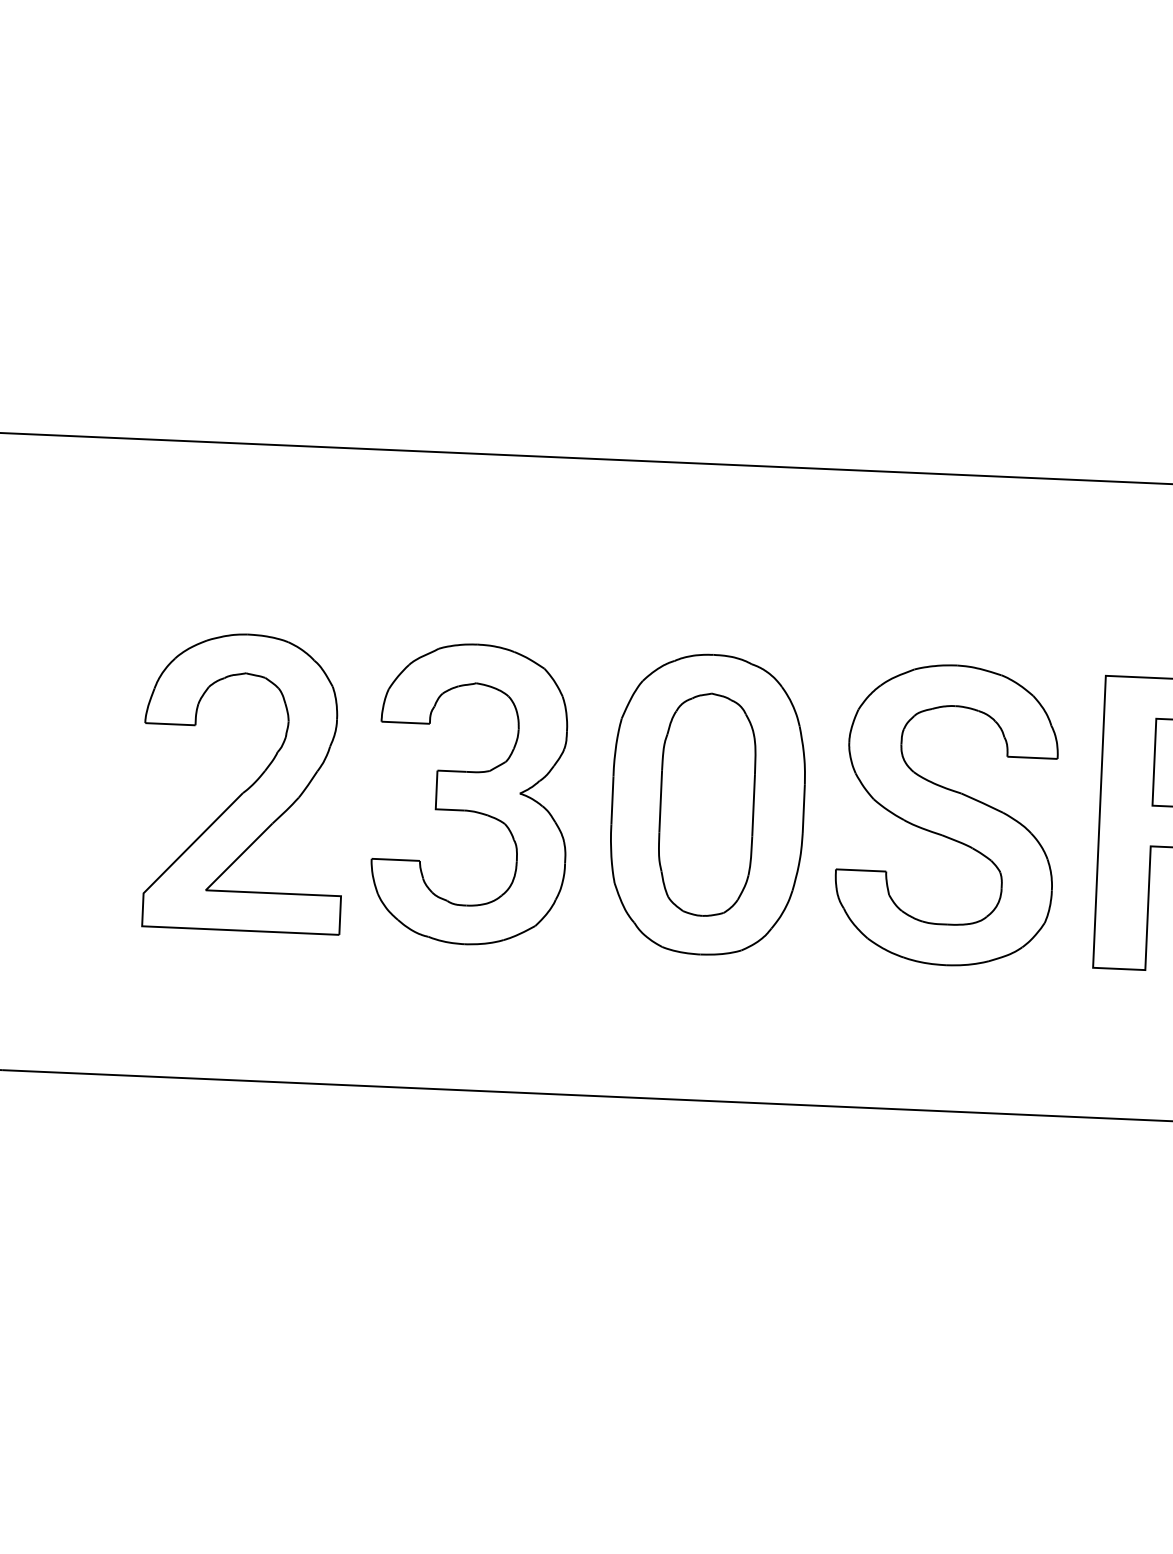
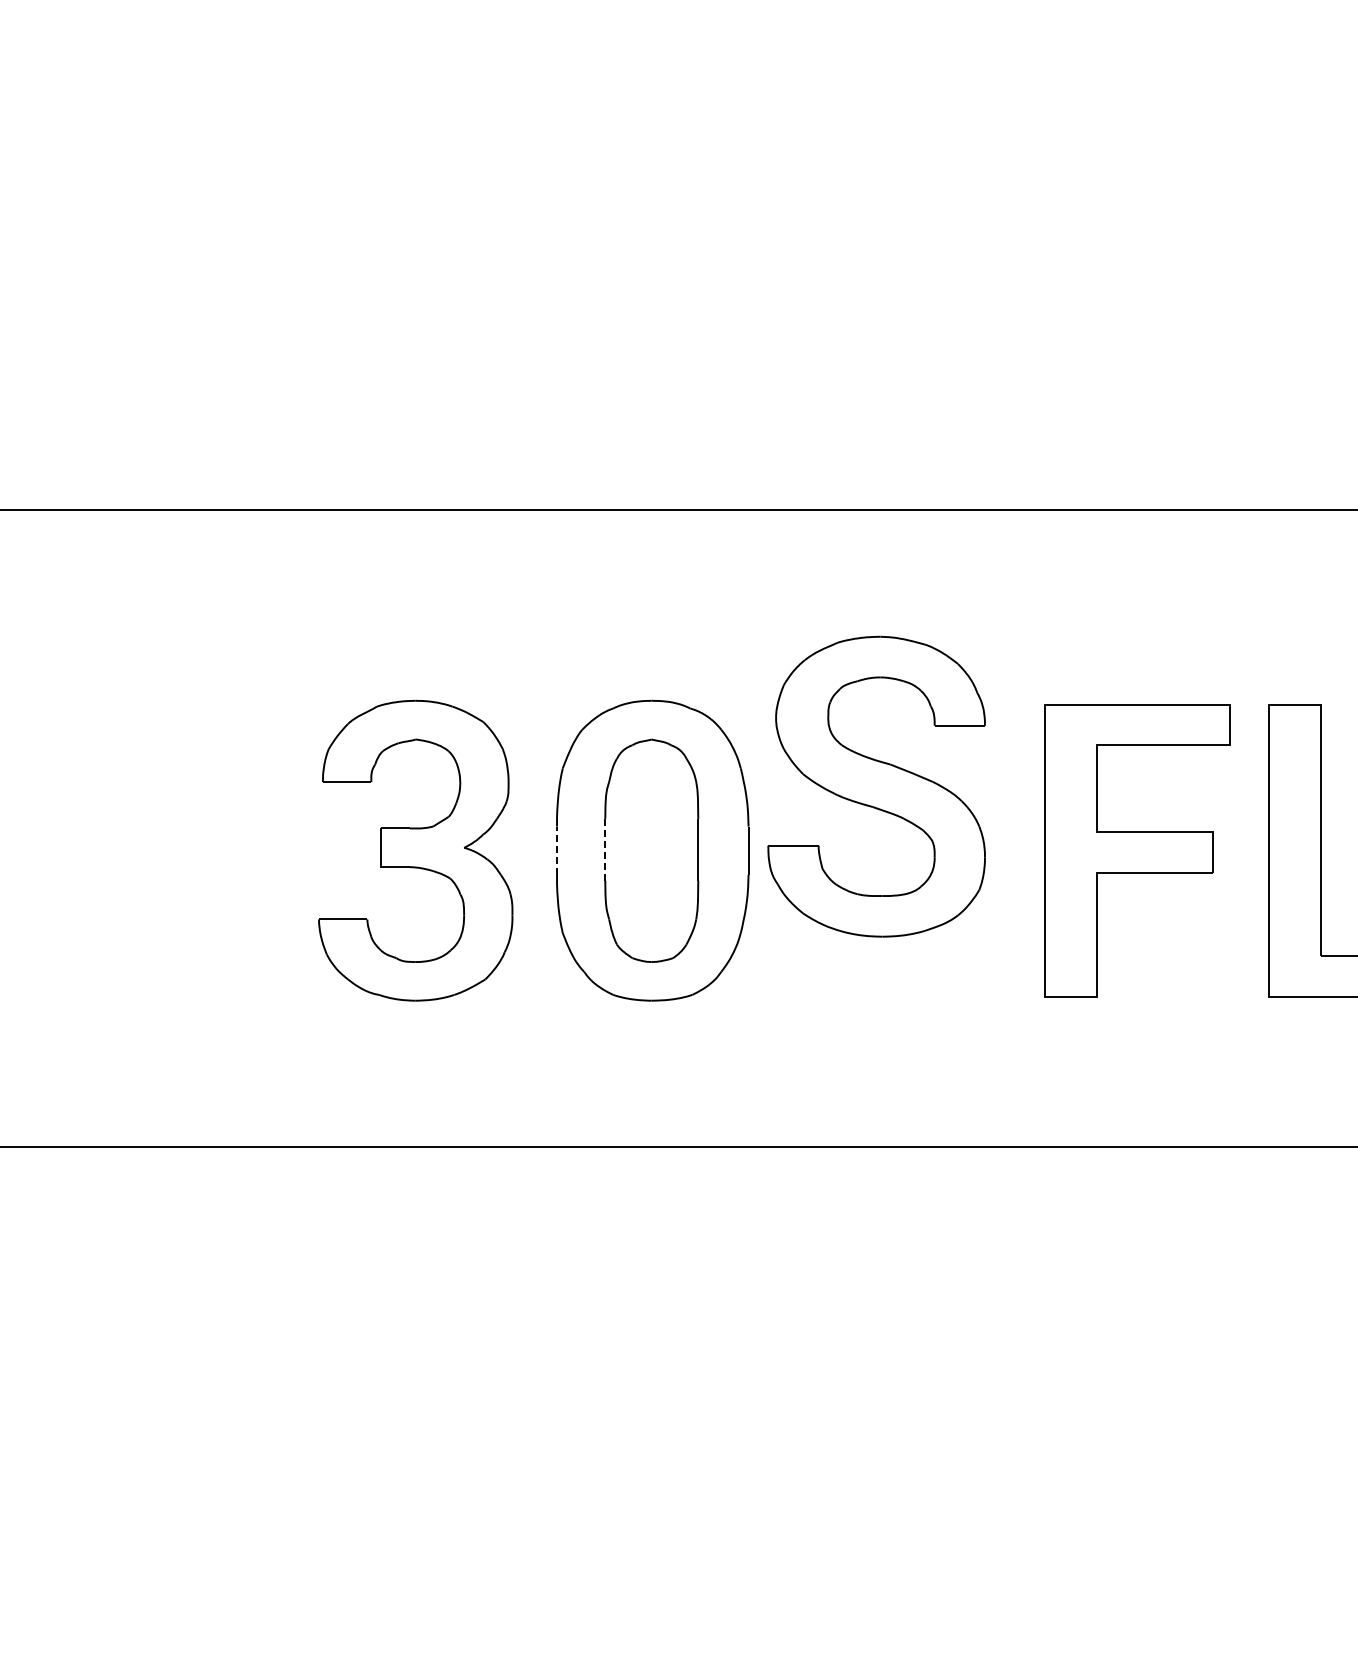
part: (249, 786) -> (193, 852), removed
line: (612, 800) -> (557, 850), solid -> dashed
line: (660, 801) -> (605, 849), solid -> dashed
part: (946, 814) -> (876, 786), moved

